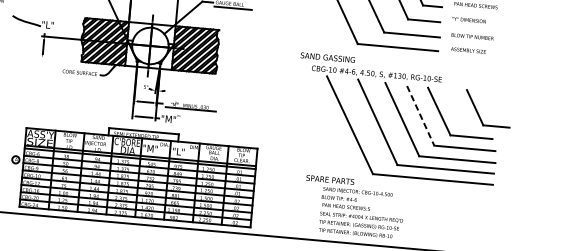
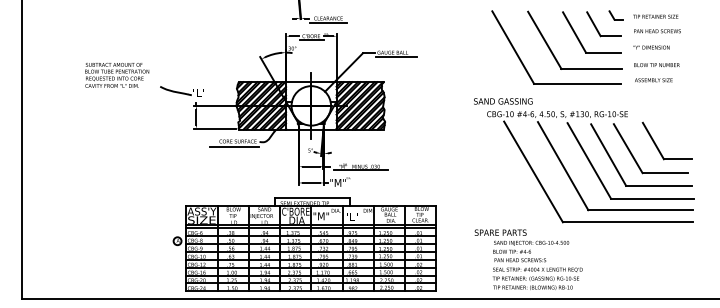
line: (59, 58) -> (214, 128), added
line: (76, 77) -> (234, 146), added
part: (478, 112) -> (657, 145), moved
line: (420, 116) -> (608, 155), dashed -> solid
text: (353, 207) -> (528, 259), moved

